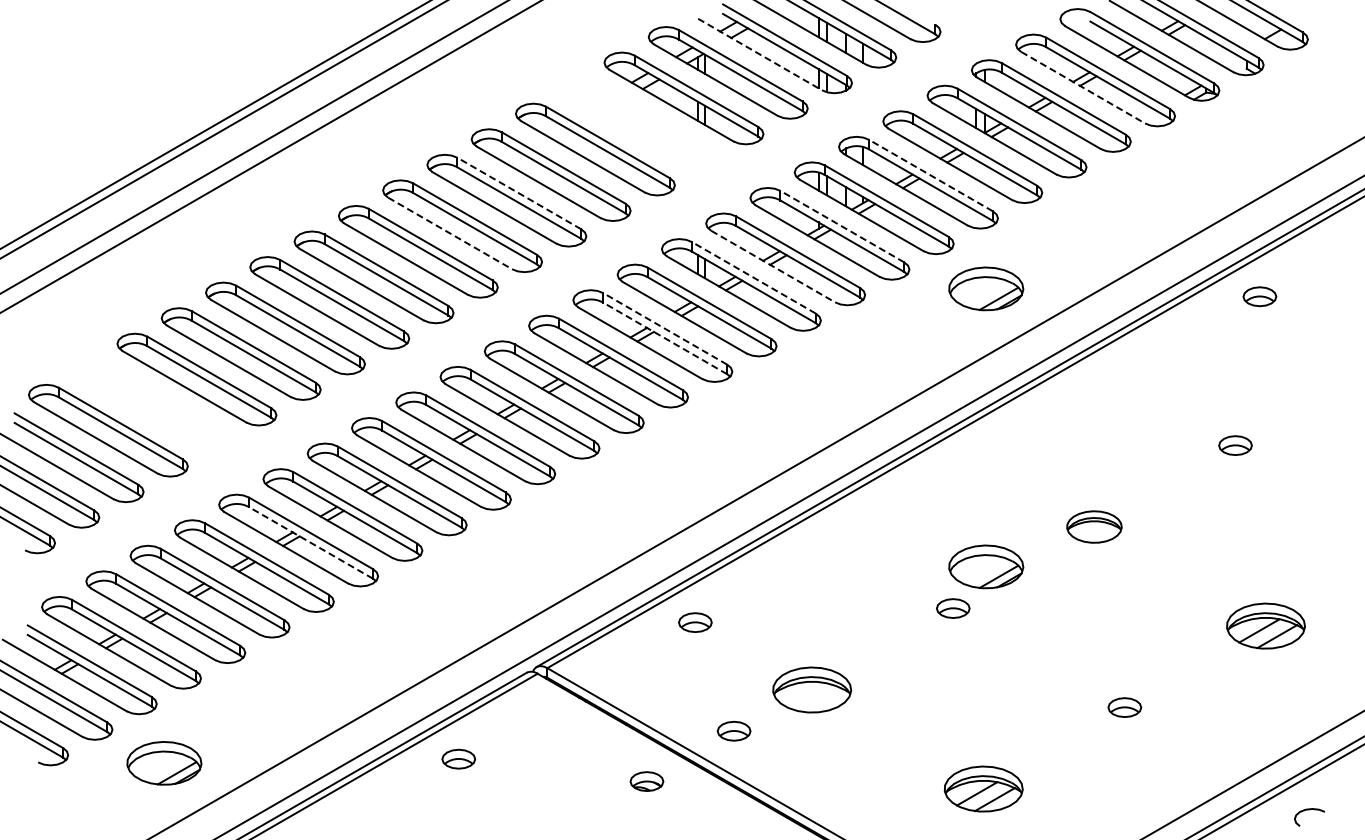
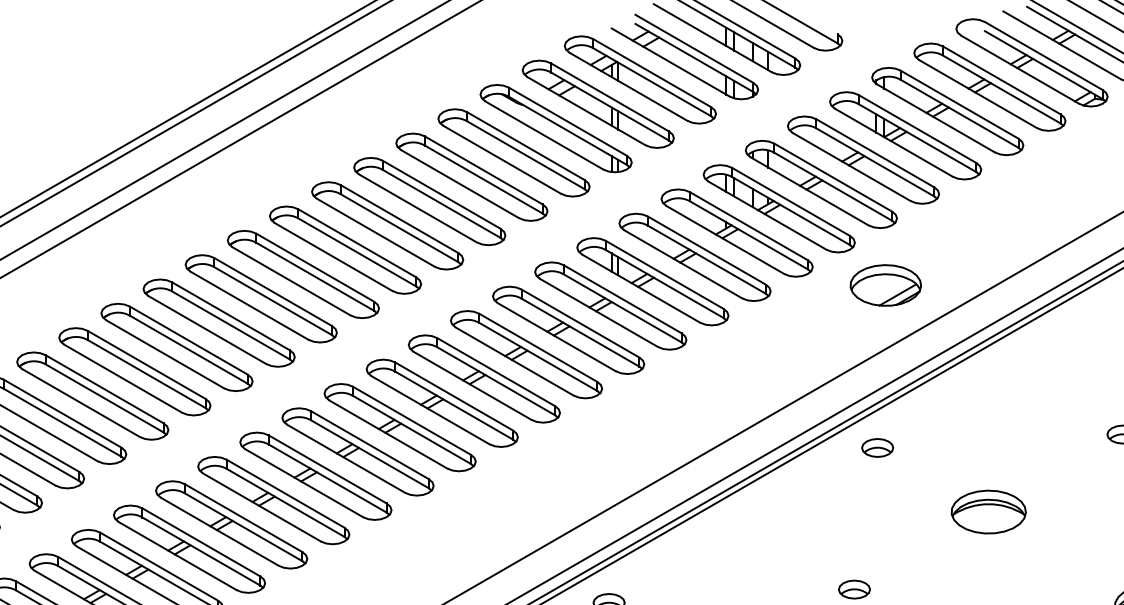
line: (760, 54) -> (671, 62), dashed -> solid
line: (1083, 87) -> (978, 93), dashed -> solid
part: (639, 123) -> (555, 128), added
line: (930, 175) -> (832, 177), dashed -> solid
line: (518, 193) -> (440, 194), dashed -> solid
line: (841, 226) -> (748, 226), dashed -> solid
line: (450, 233) -> (376, 232), dashed -> solid
line: (773, 266) -> (683, 264), dashed -> solid
line: (753, 277) -> (664, 274), dashed -> solid
line: (664, 328) -> (579, 323), dashed -> solid
line: (664, 338) -> (579, 332), dashed -> solid
part: (152, 404) -> (92, 395), added
part: (977, 459) -> (877, 447), added
part: (1094, 526) -> (988, 511), size x1.43
line: (310, 542) -> (242, 526), dashed -> solid
part: (986, 566) -> (886, 549), removed

